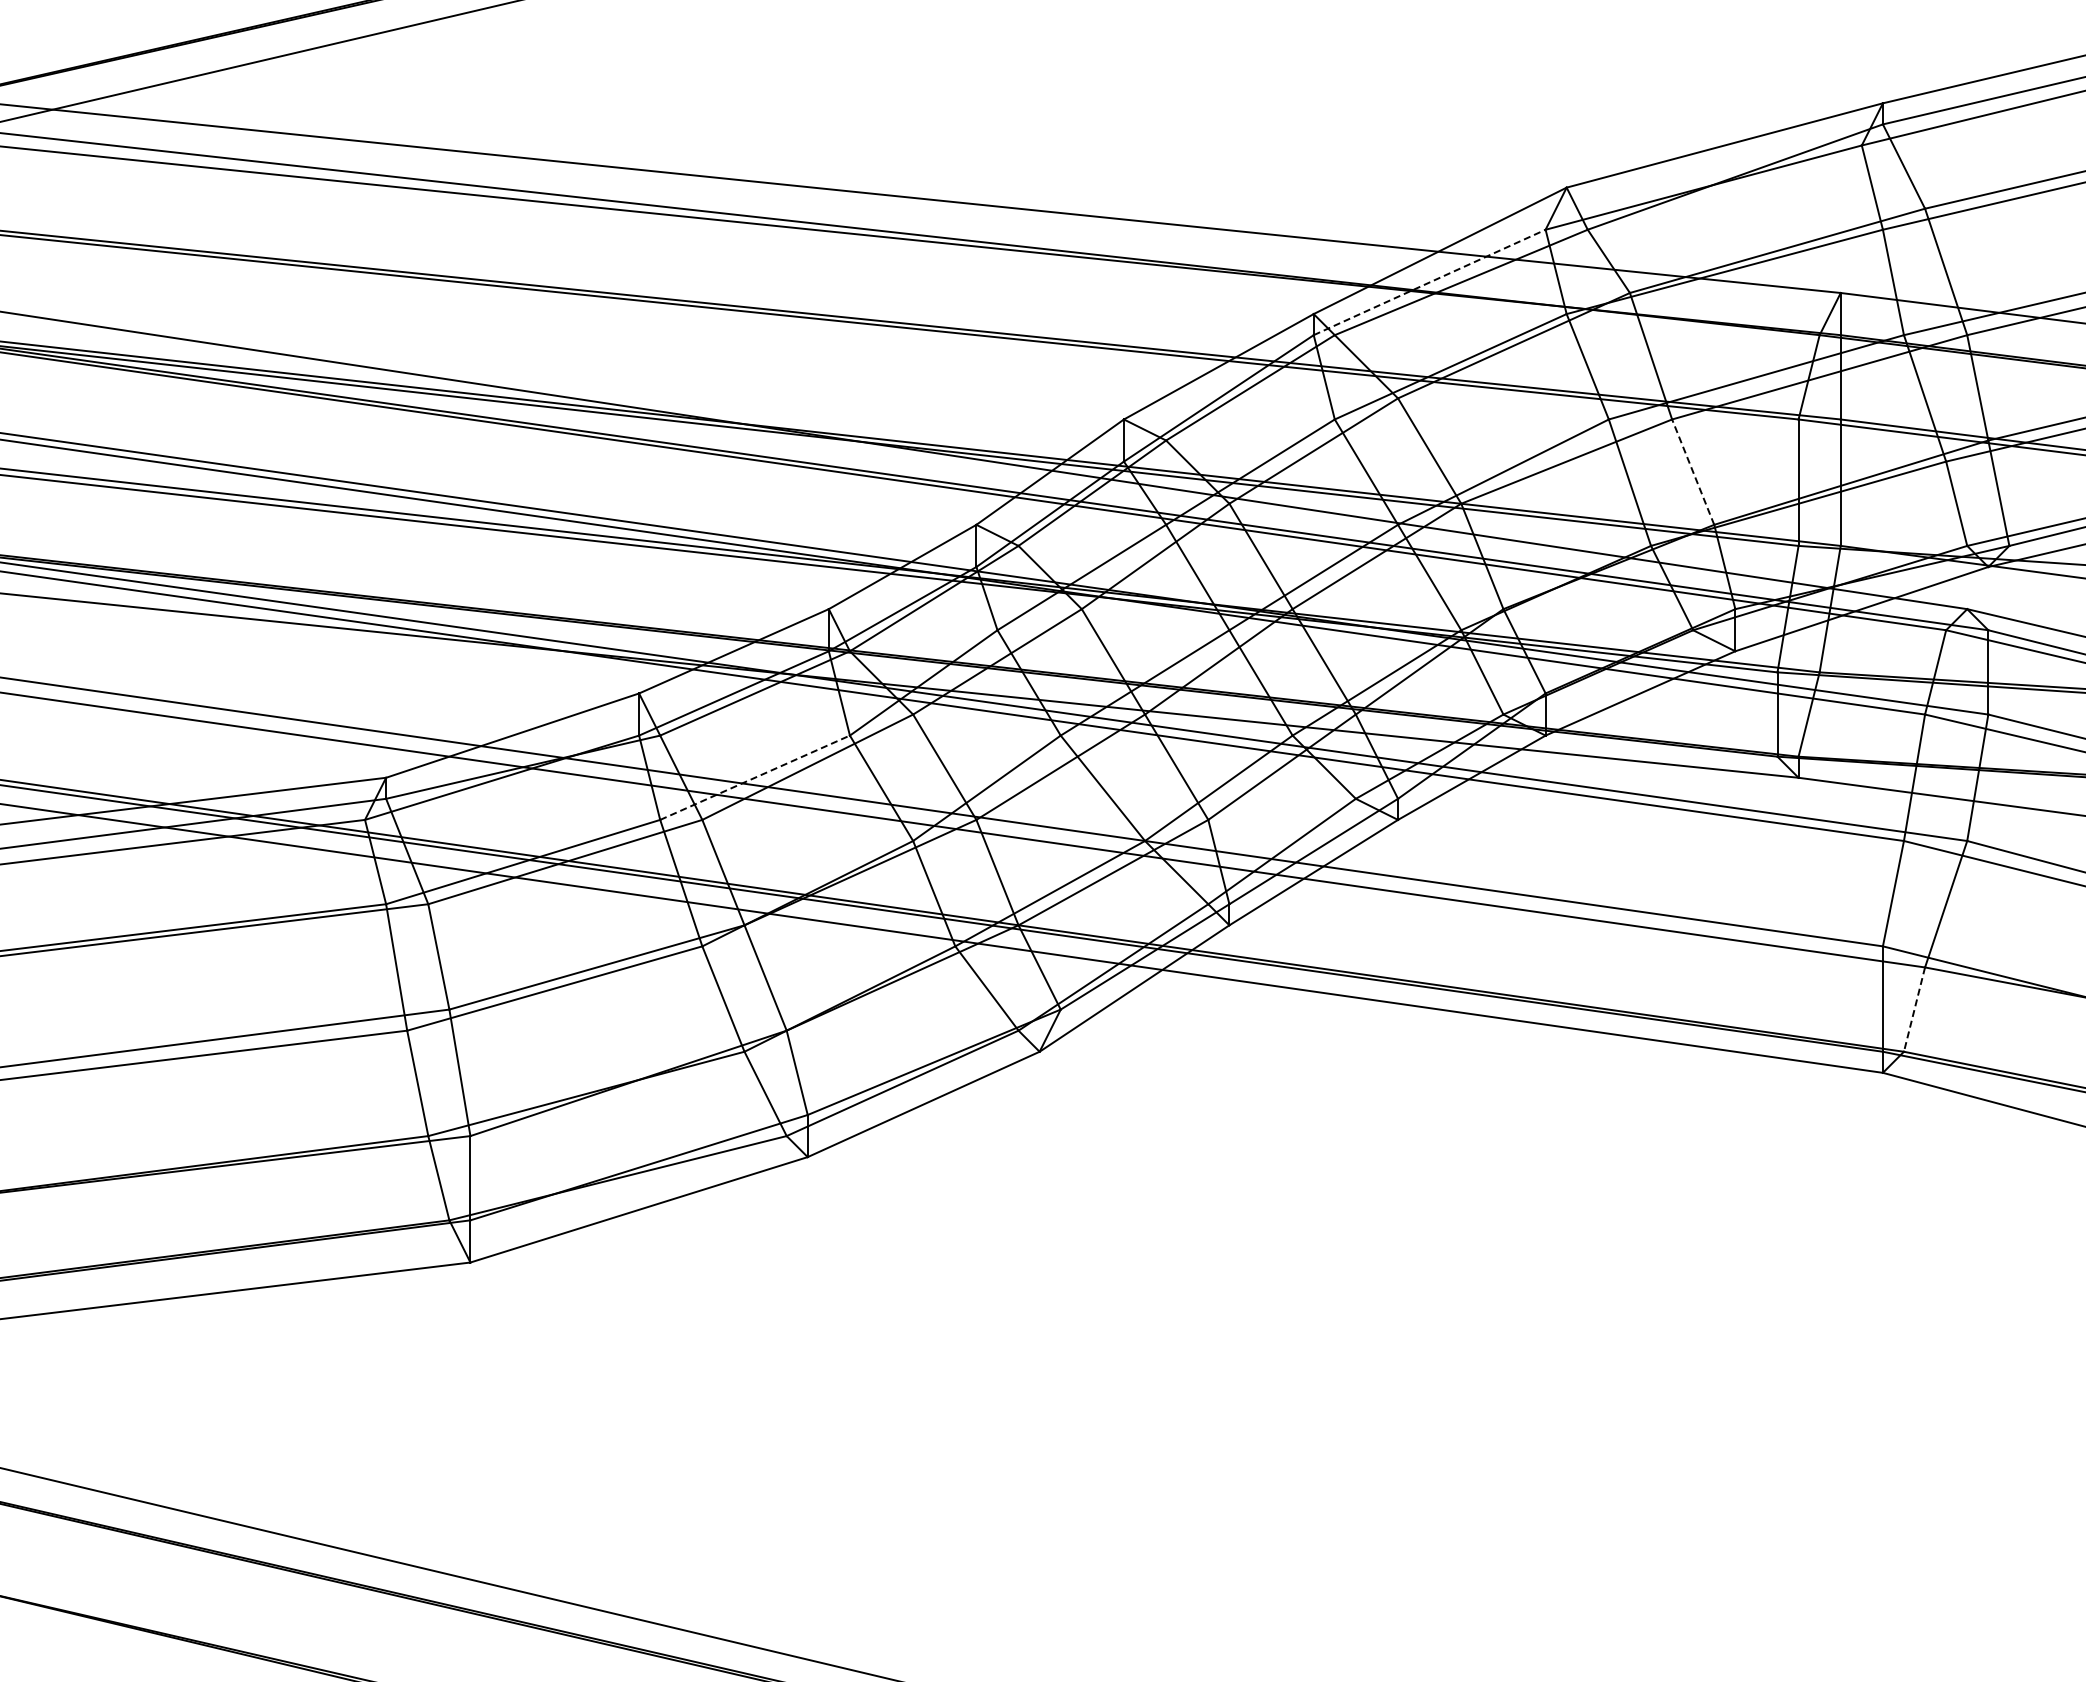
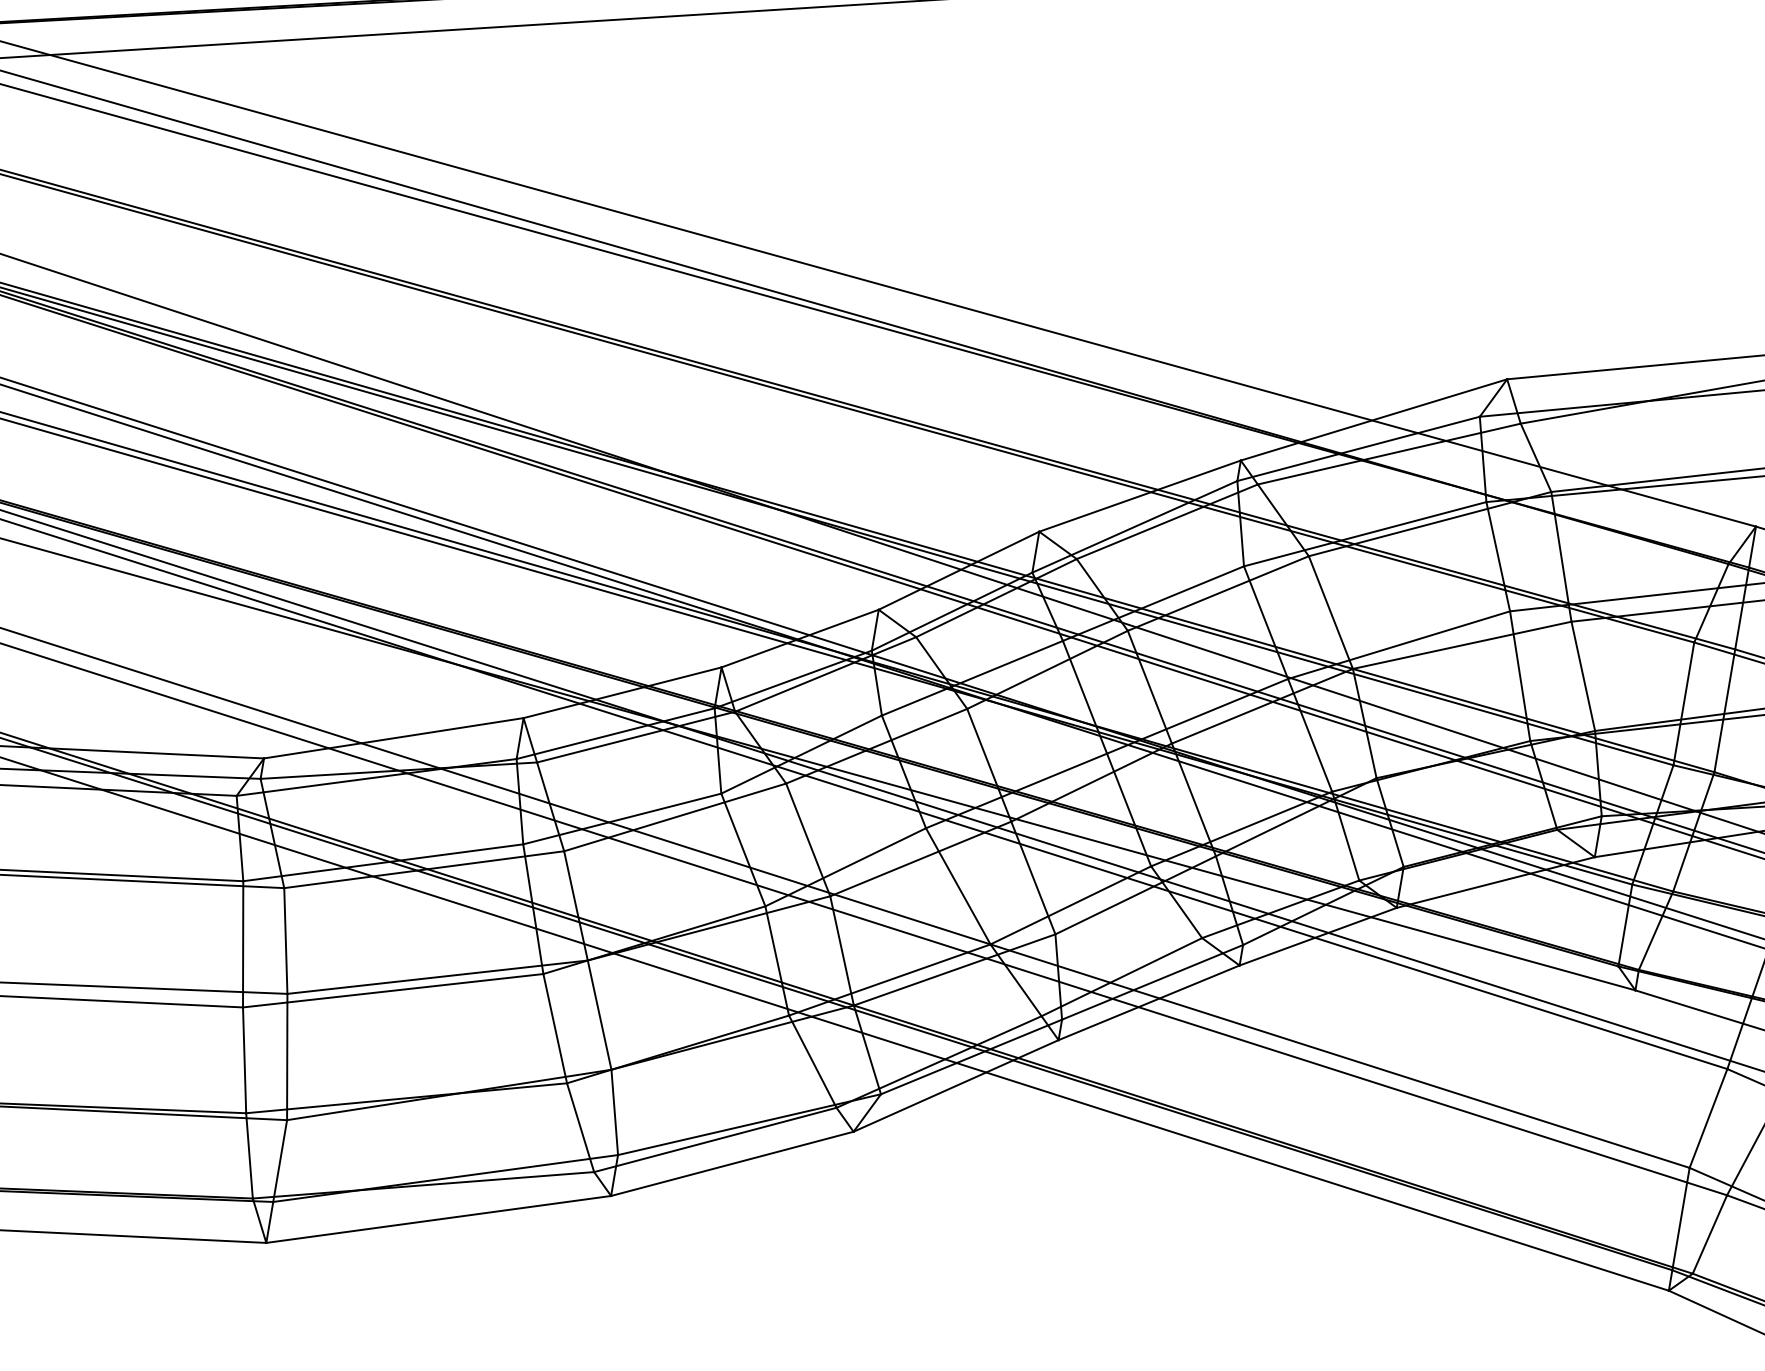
line: (1430, 282) -> (1359, 449), dashed -> solid
line: (1693, 472) -> (1583, 676), dashed -> solid
line: (755, 777) -> (622, 818), dashed -> solid
line: (1914, 1010) -> (1709, 1235), dashed -> solid

